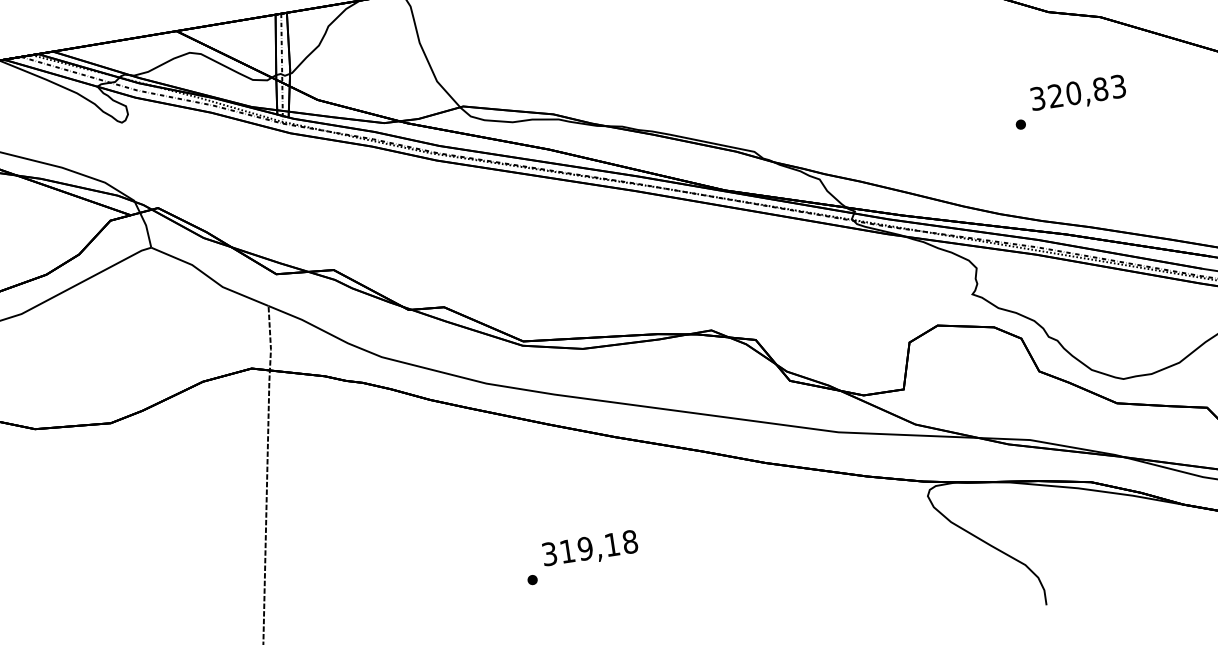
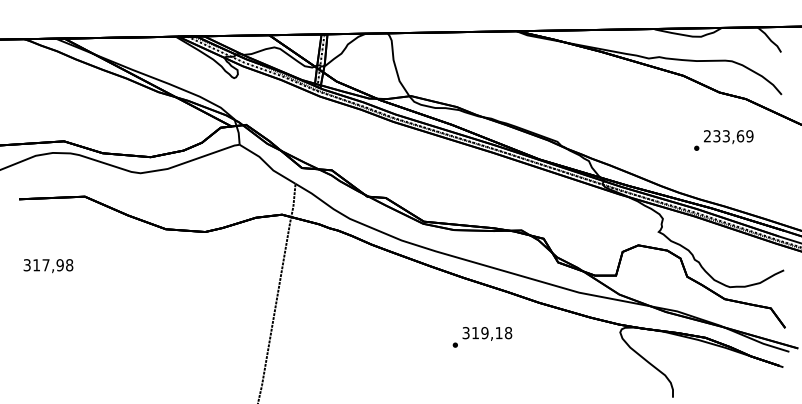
text: (1077, 93) -> (728, 136), 320,83 -> 233,69
text: (581, 557) -> (482, 337), moved

